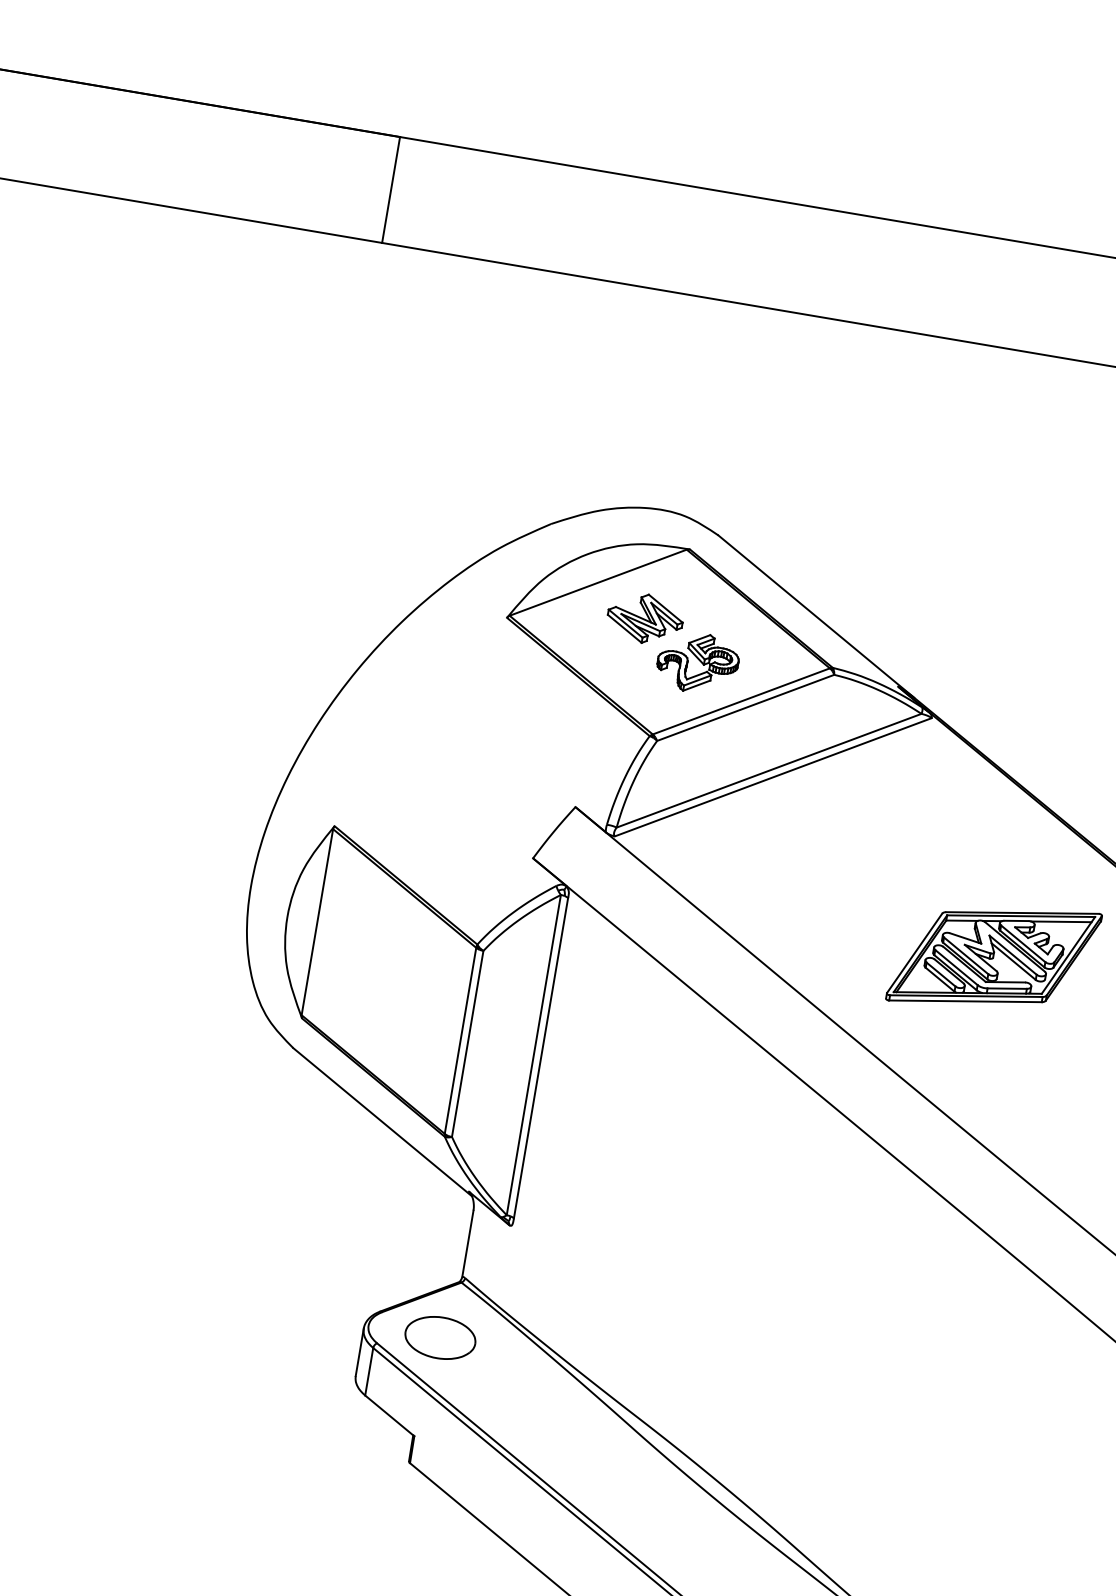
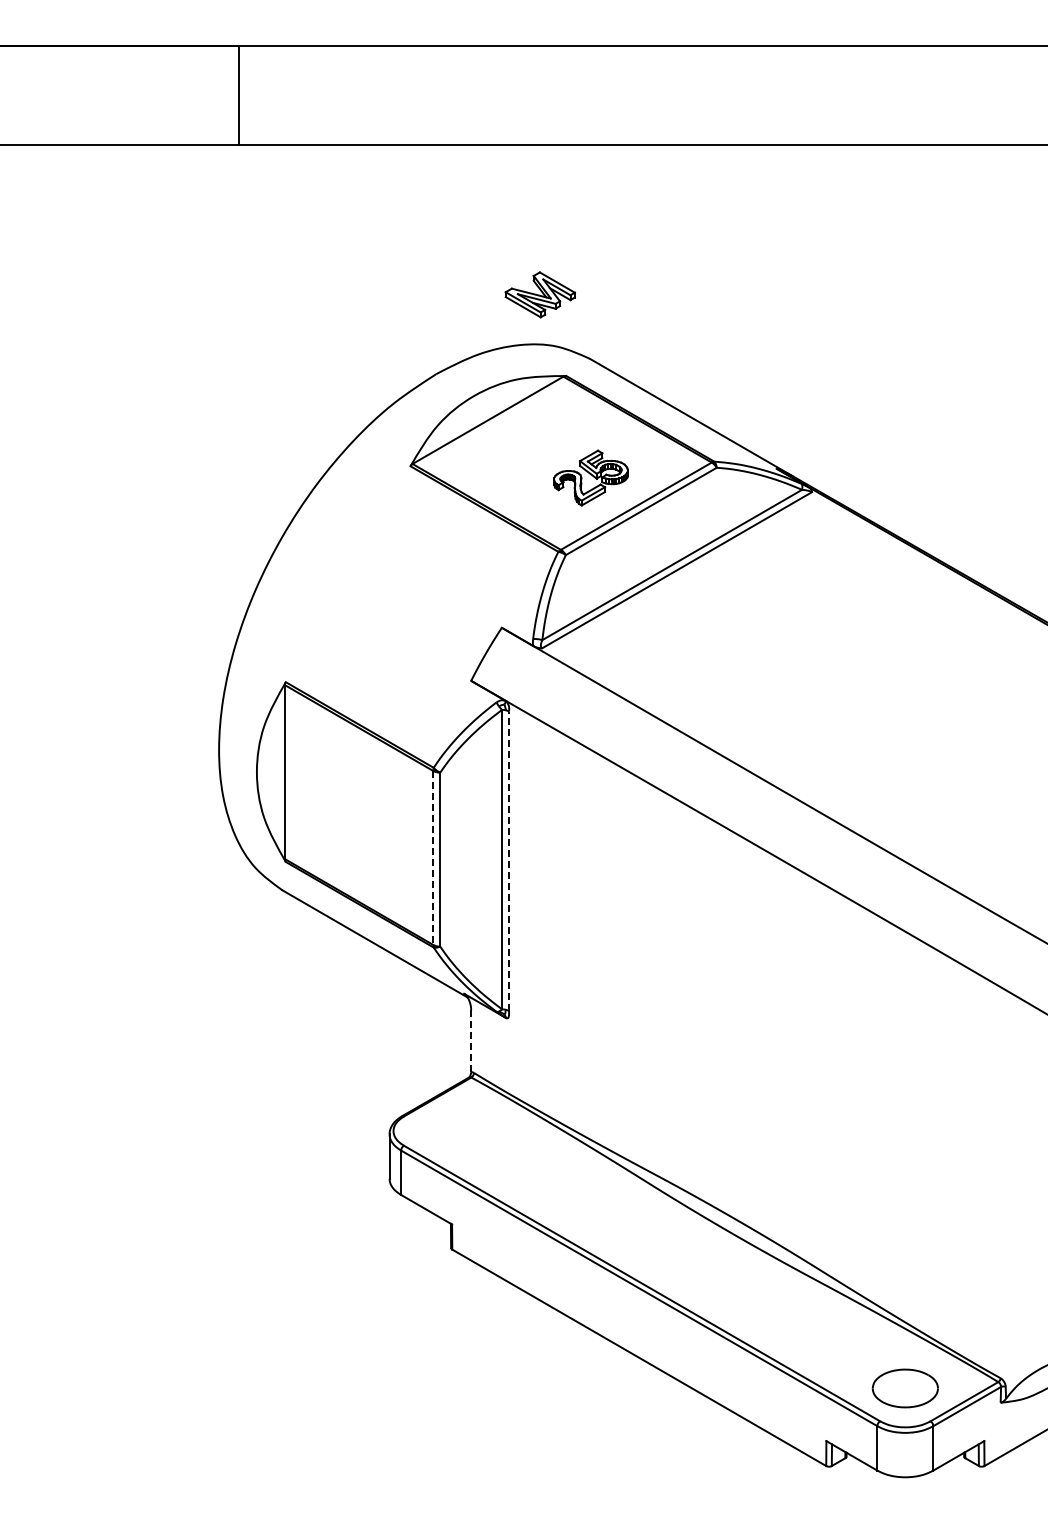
part: (644, 618) -> (539, 294), moved
part: (994, 956) -> (905, 699), removed
line: (460, 1040) -> (433, 857), solid -> dashed
line: (541, 1058) -> (509, 861), solid -> dashed
line: (468, 1244) -> (471, 1041), solid -> dashed
part: (440, 1337) -> (460, 1130), removed

